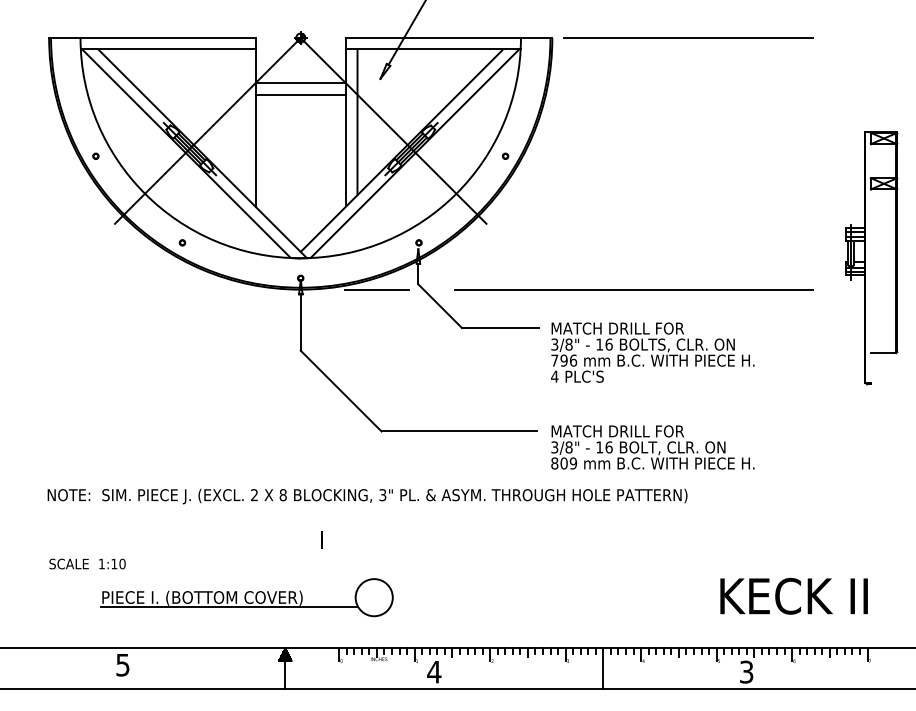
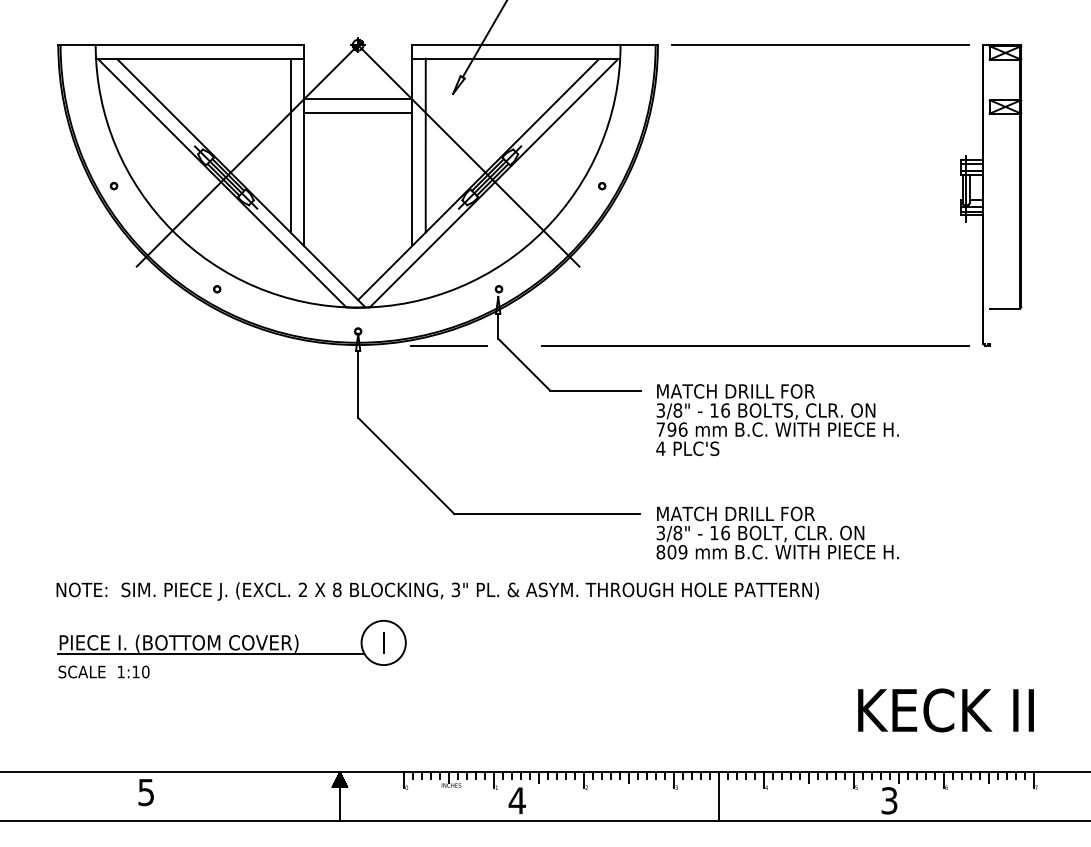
line: (244, 122) -> (291, 145), added
part: (871, 258) -> (990, 195), moved
part: (246, 597) -> (231, 642), moved

